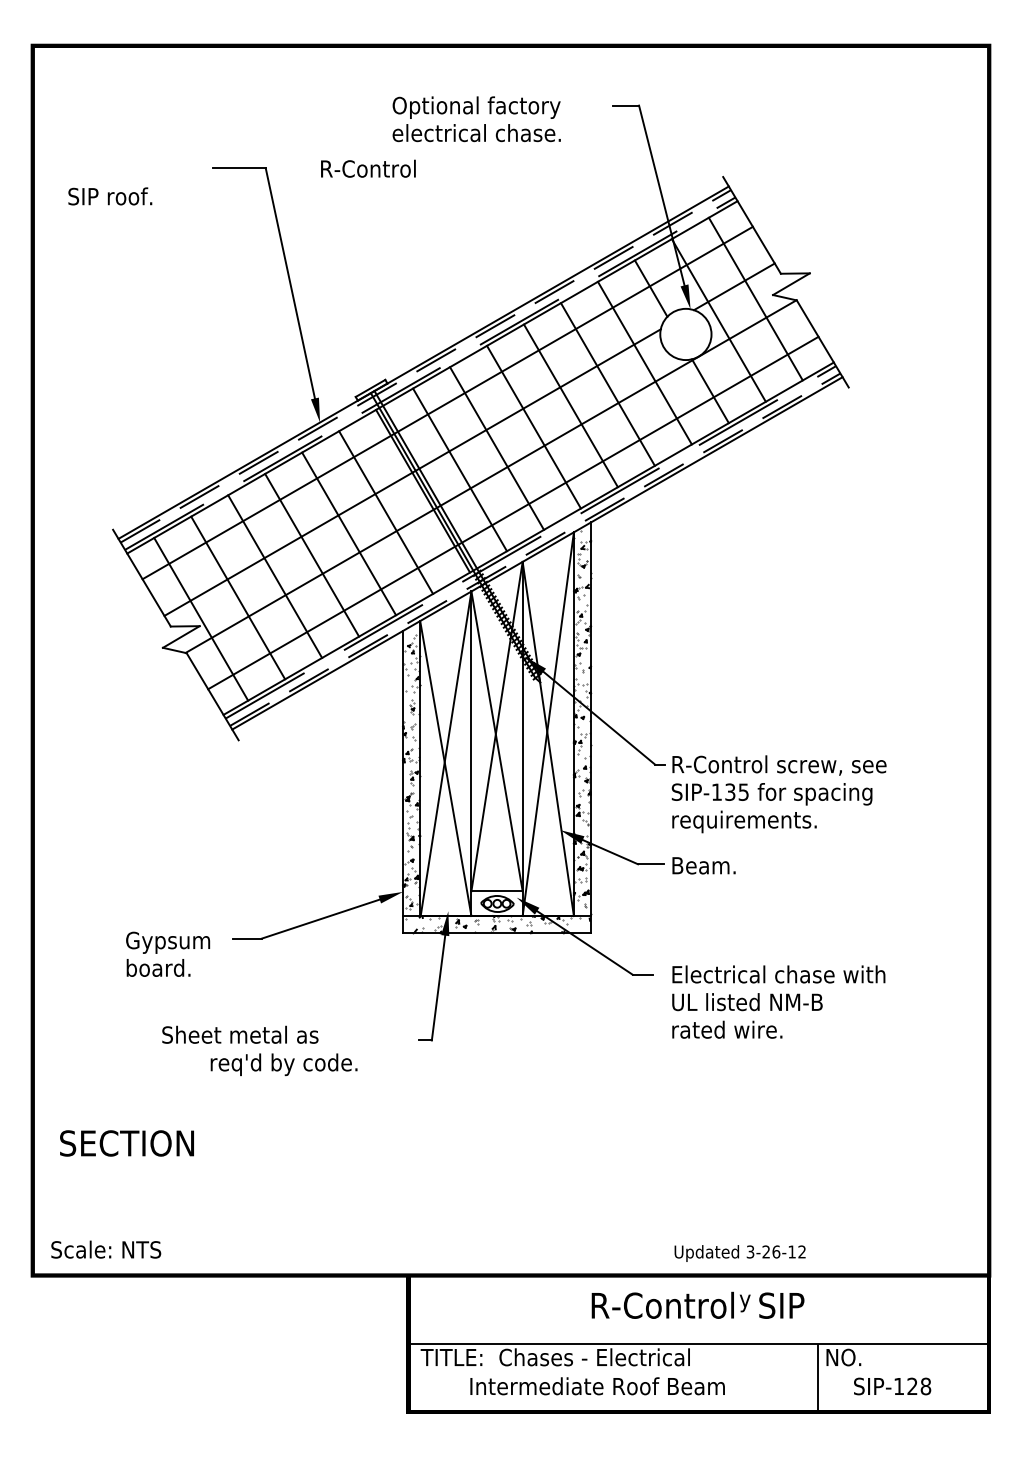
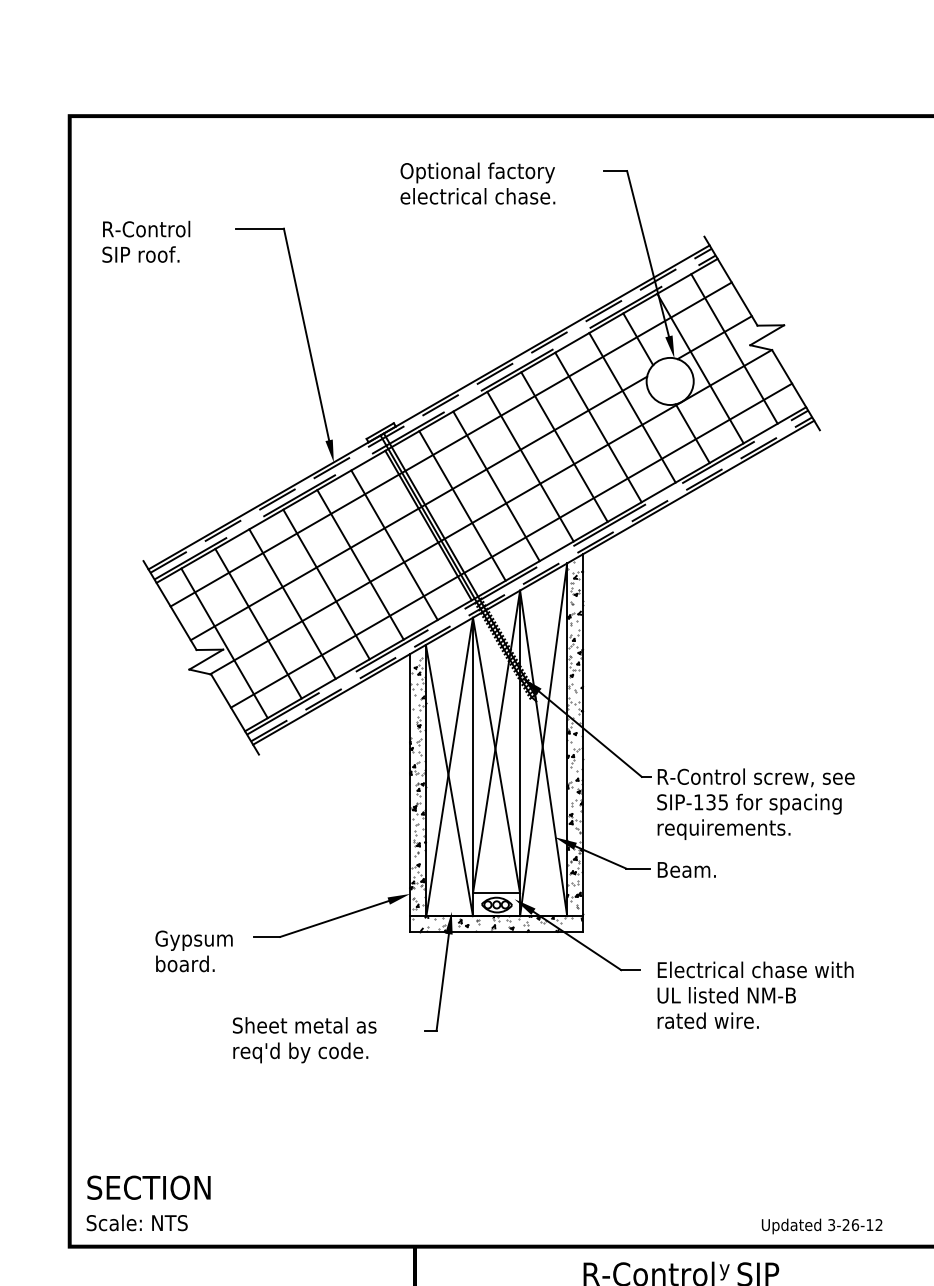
text: (368, 168) -> (146, 228), moved
text: (240, 1034) -> (304, 1025), moved
text: (126, 1143) -> (148, 1187), moved
text: (739, 1253) -> (821, 1226), moved

